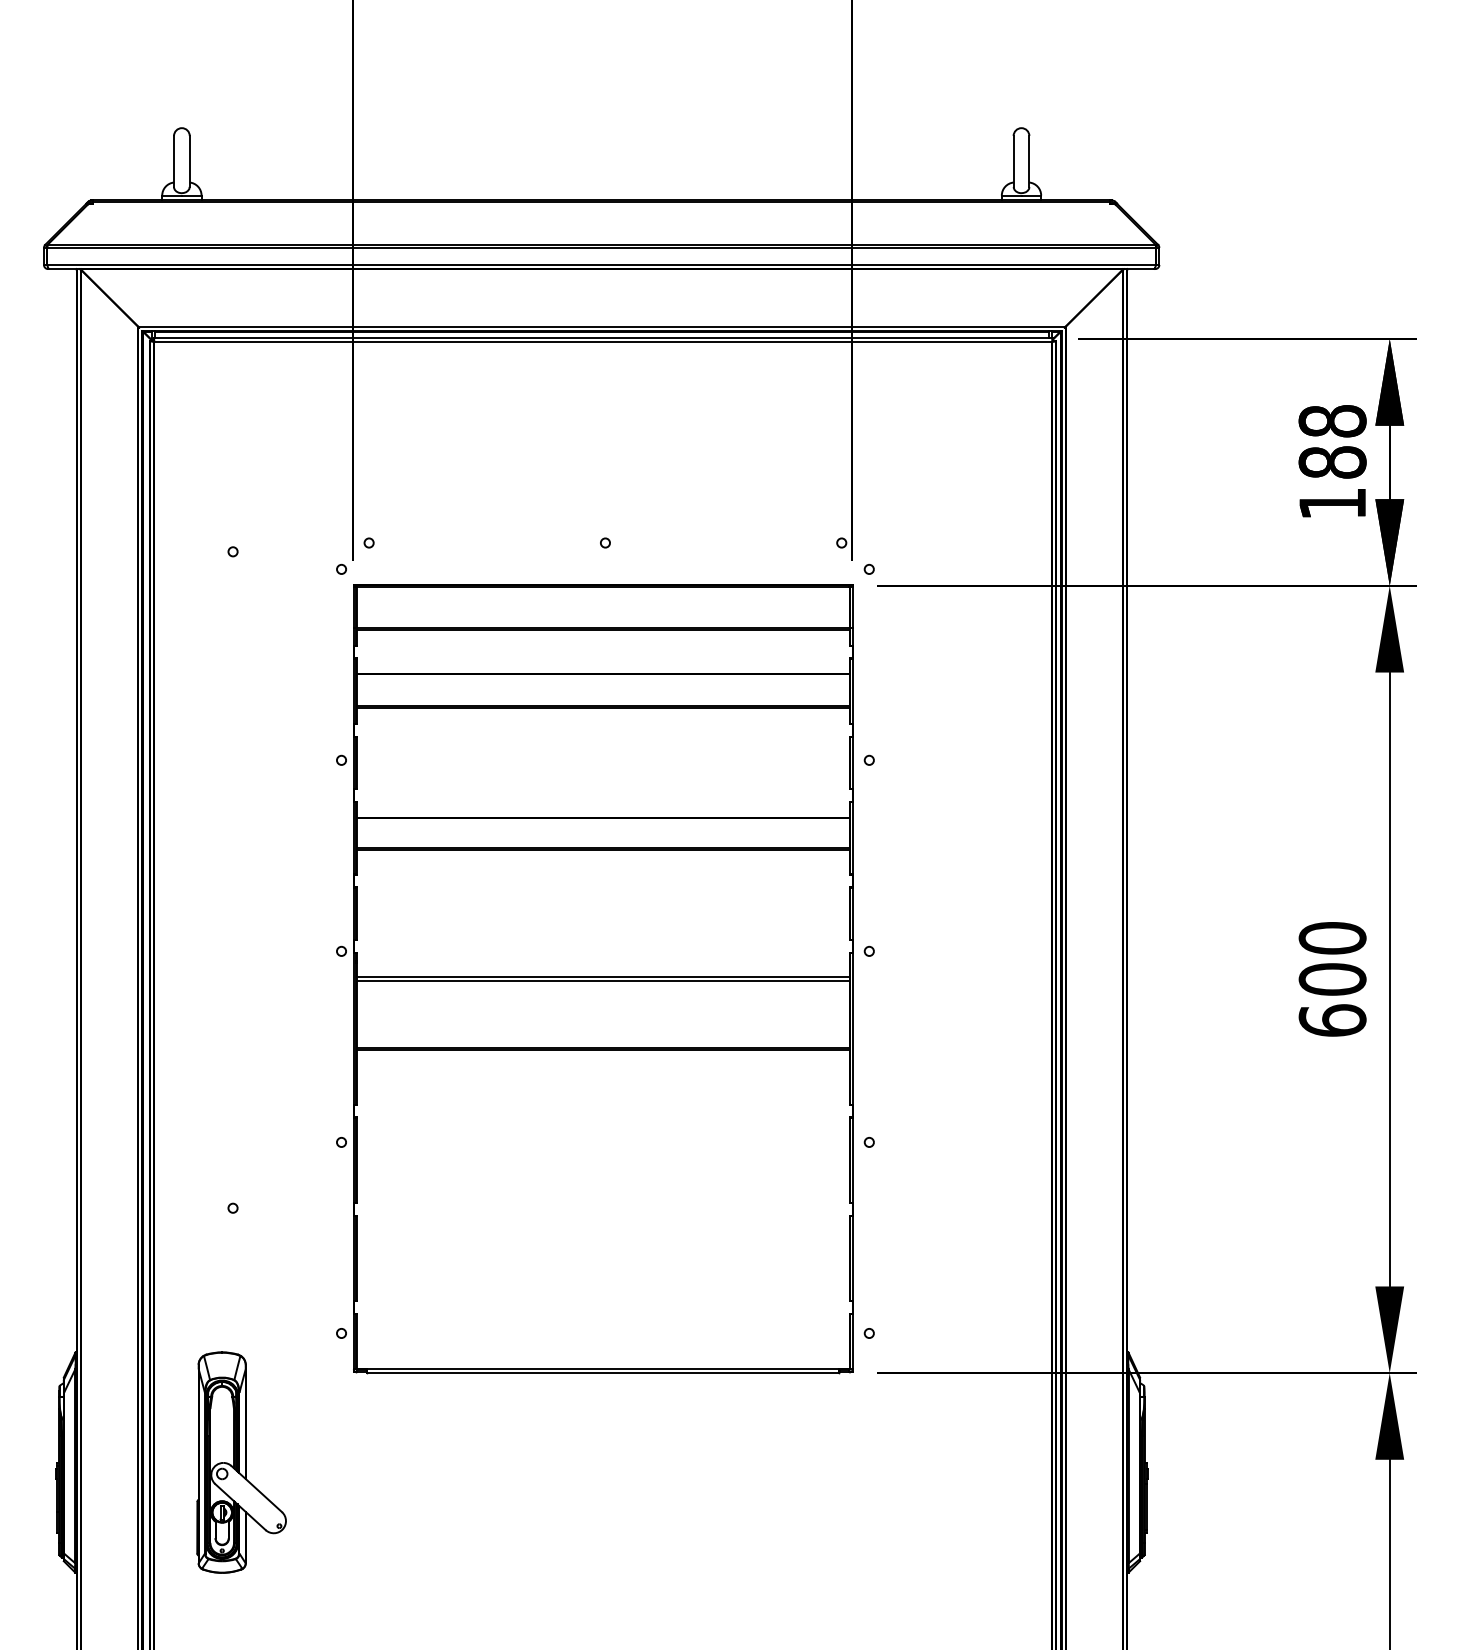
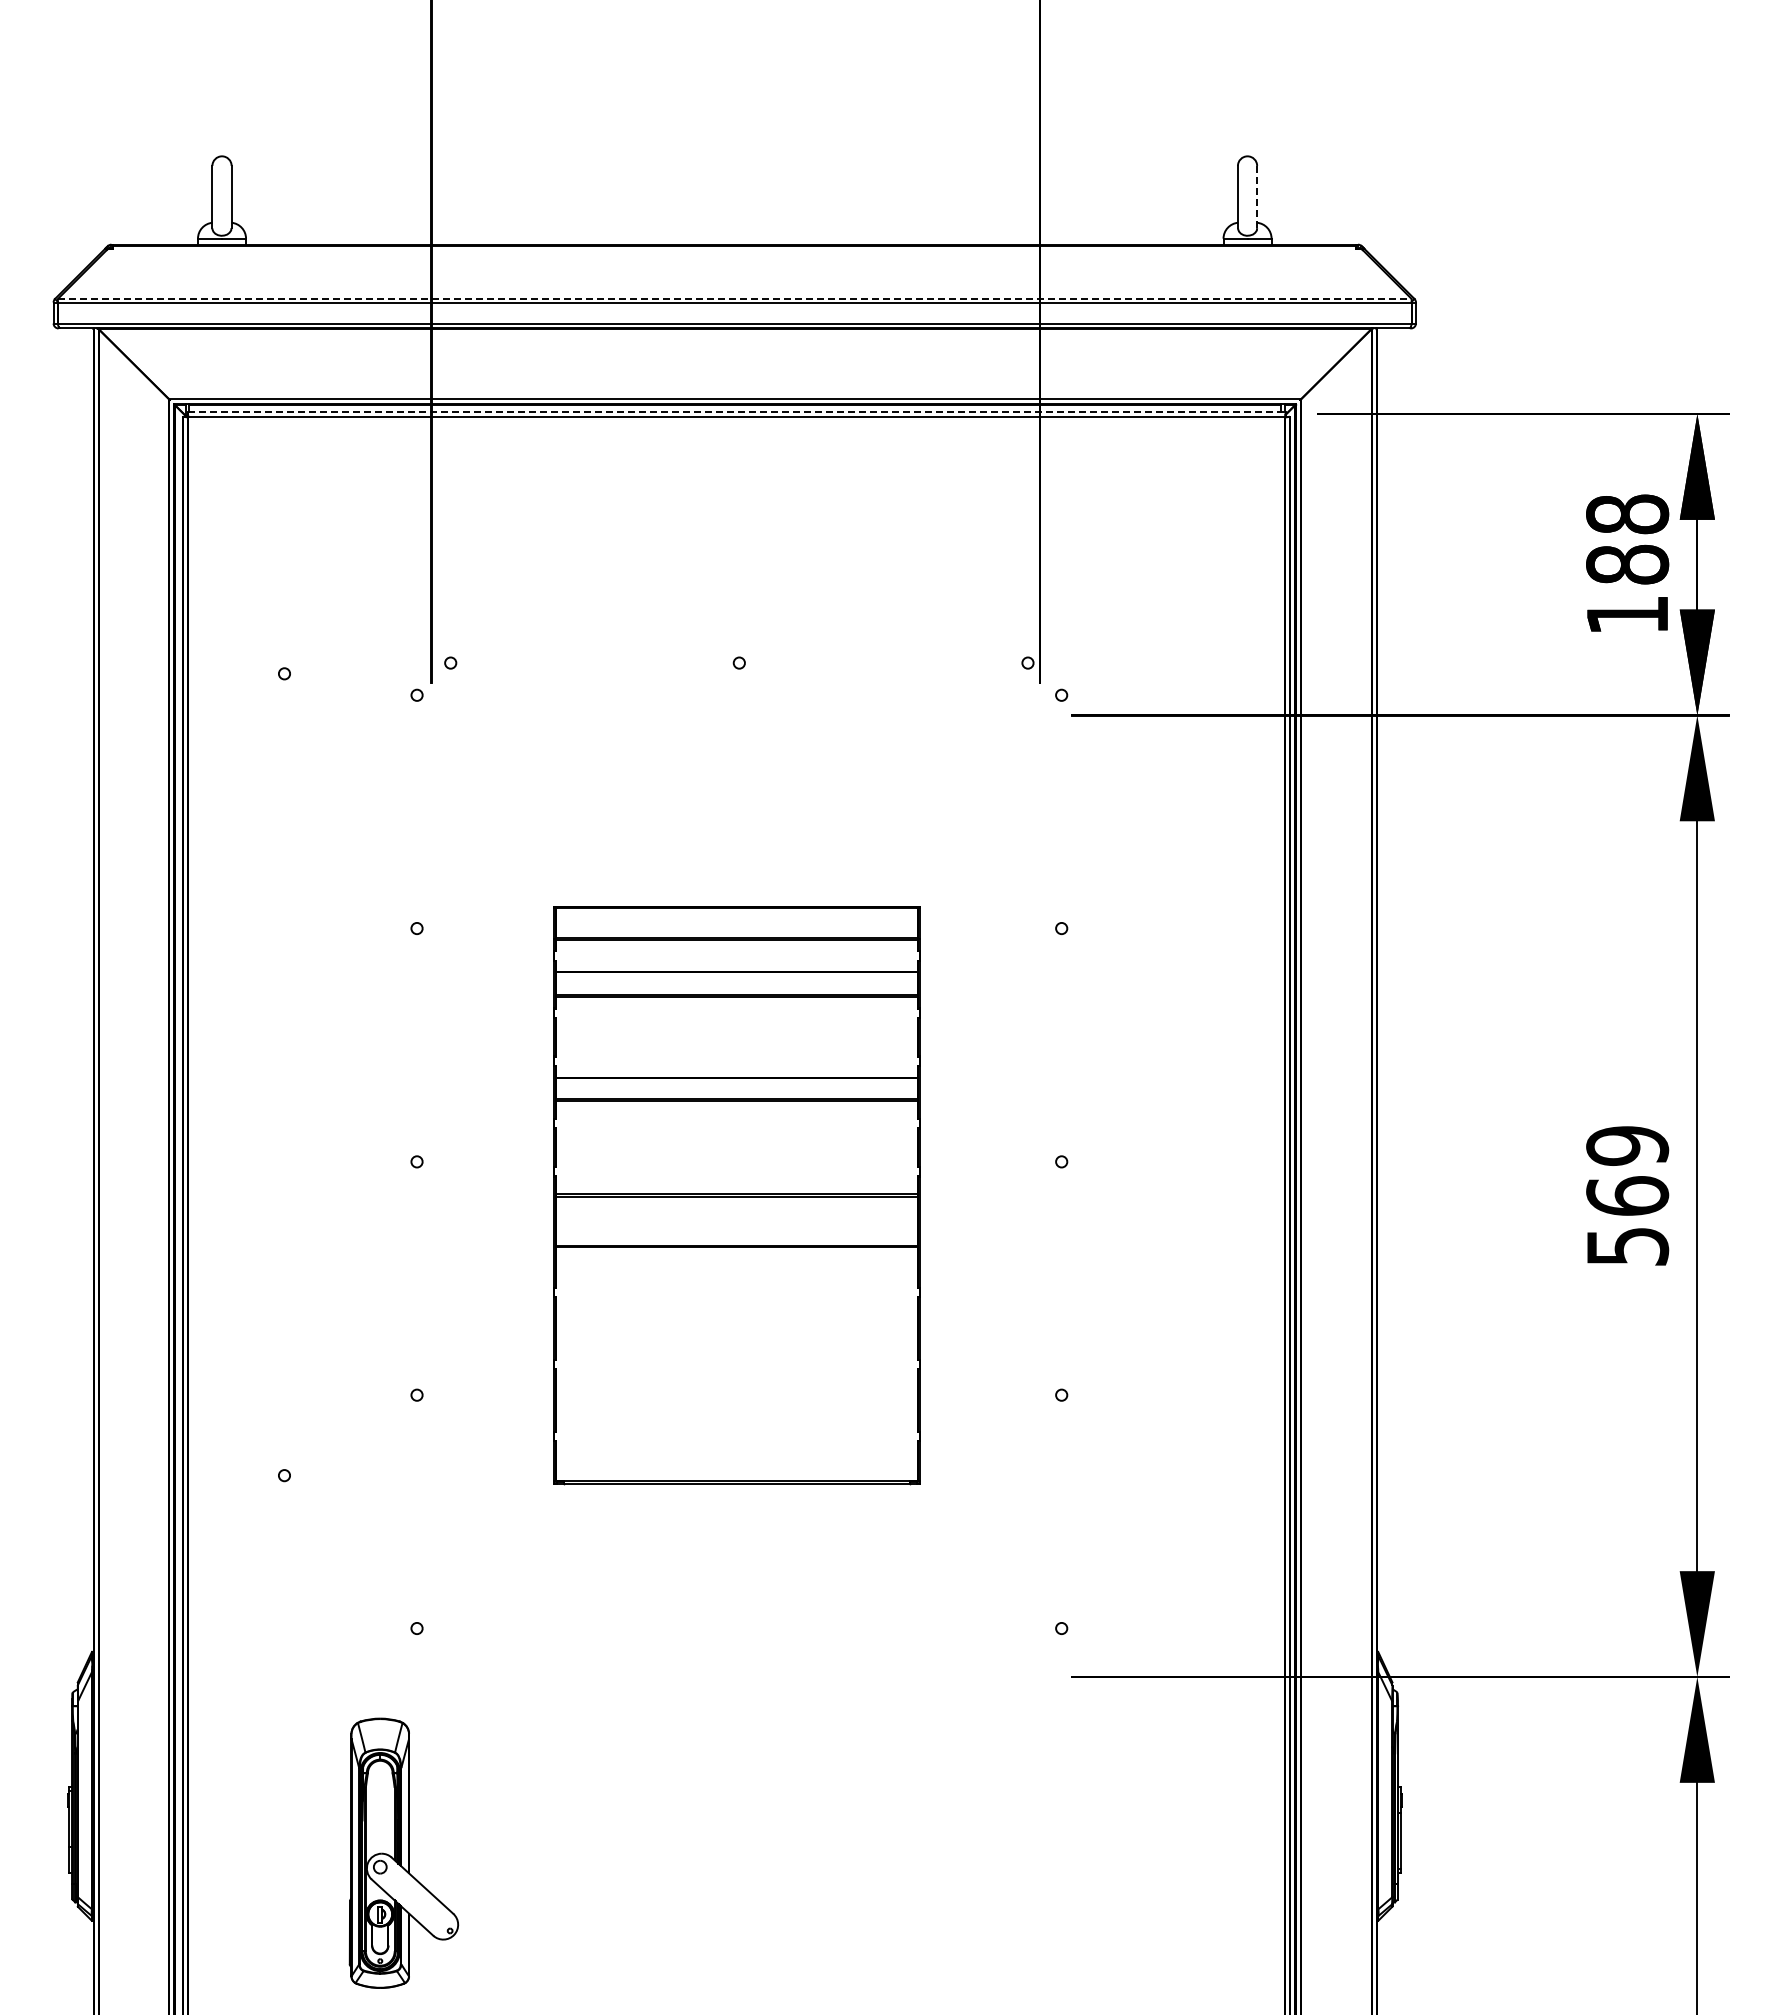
line: (1029, 161) -> (1257, 196), solid -> dashed
line: (601, 244) -> (734, 298), solid -> dashed
line: (603, 337) -> (737, 412), solid -> dashed
part: (603, 978) -> (736, 1195), size x0.6
text: (1332, 979) -> (1627, 1196), 600 -> 569
part: (241, 1461) -> (403, 1852), moved

